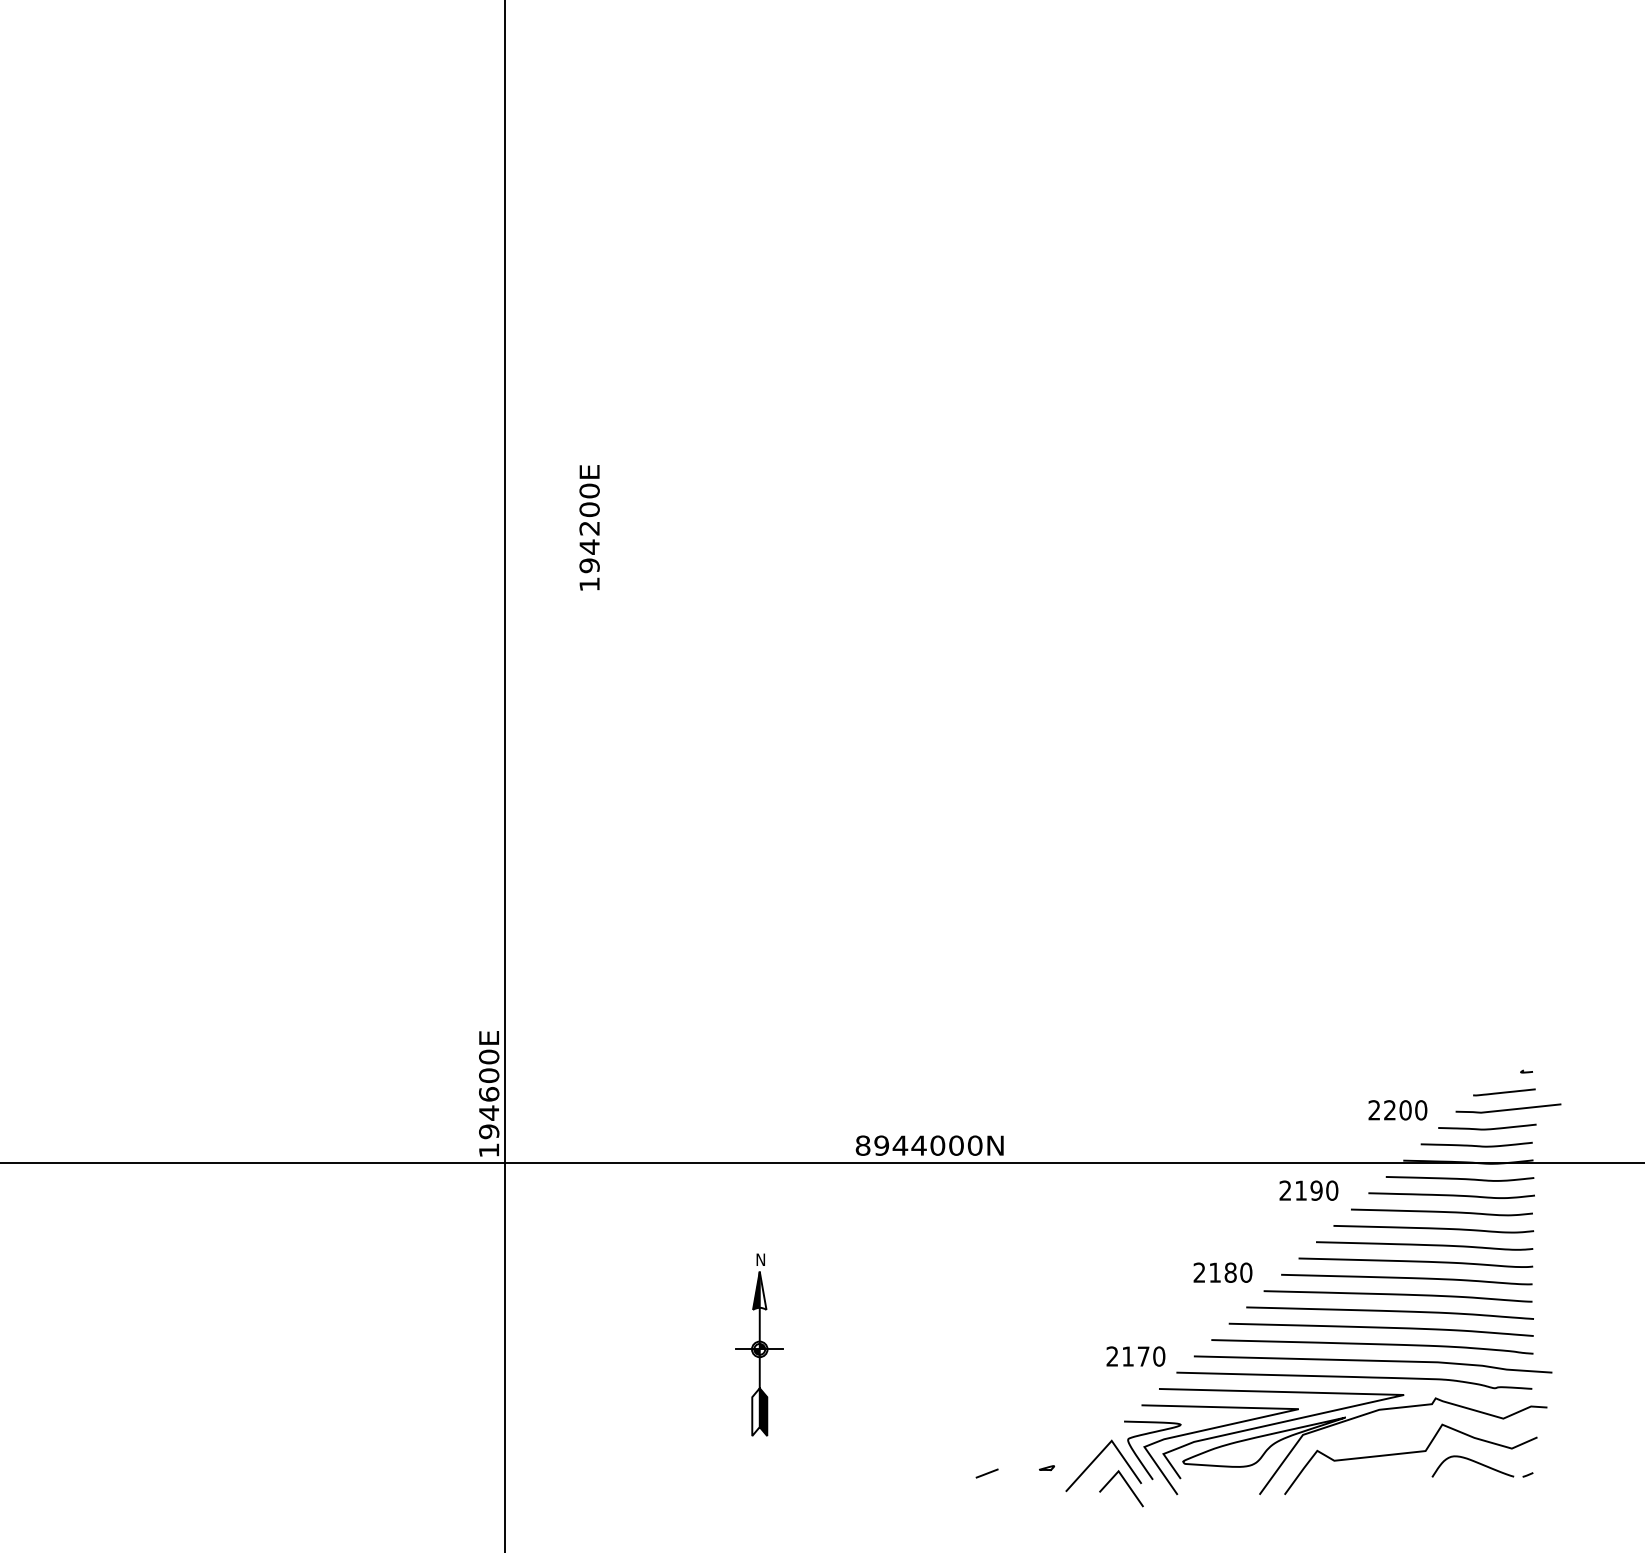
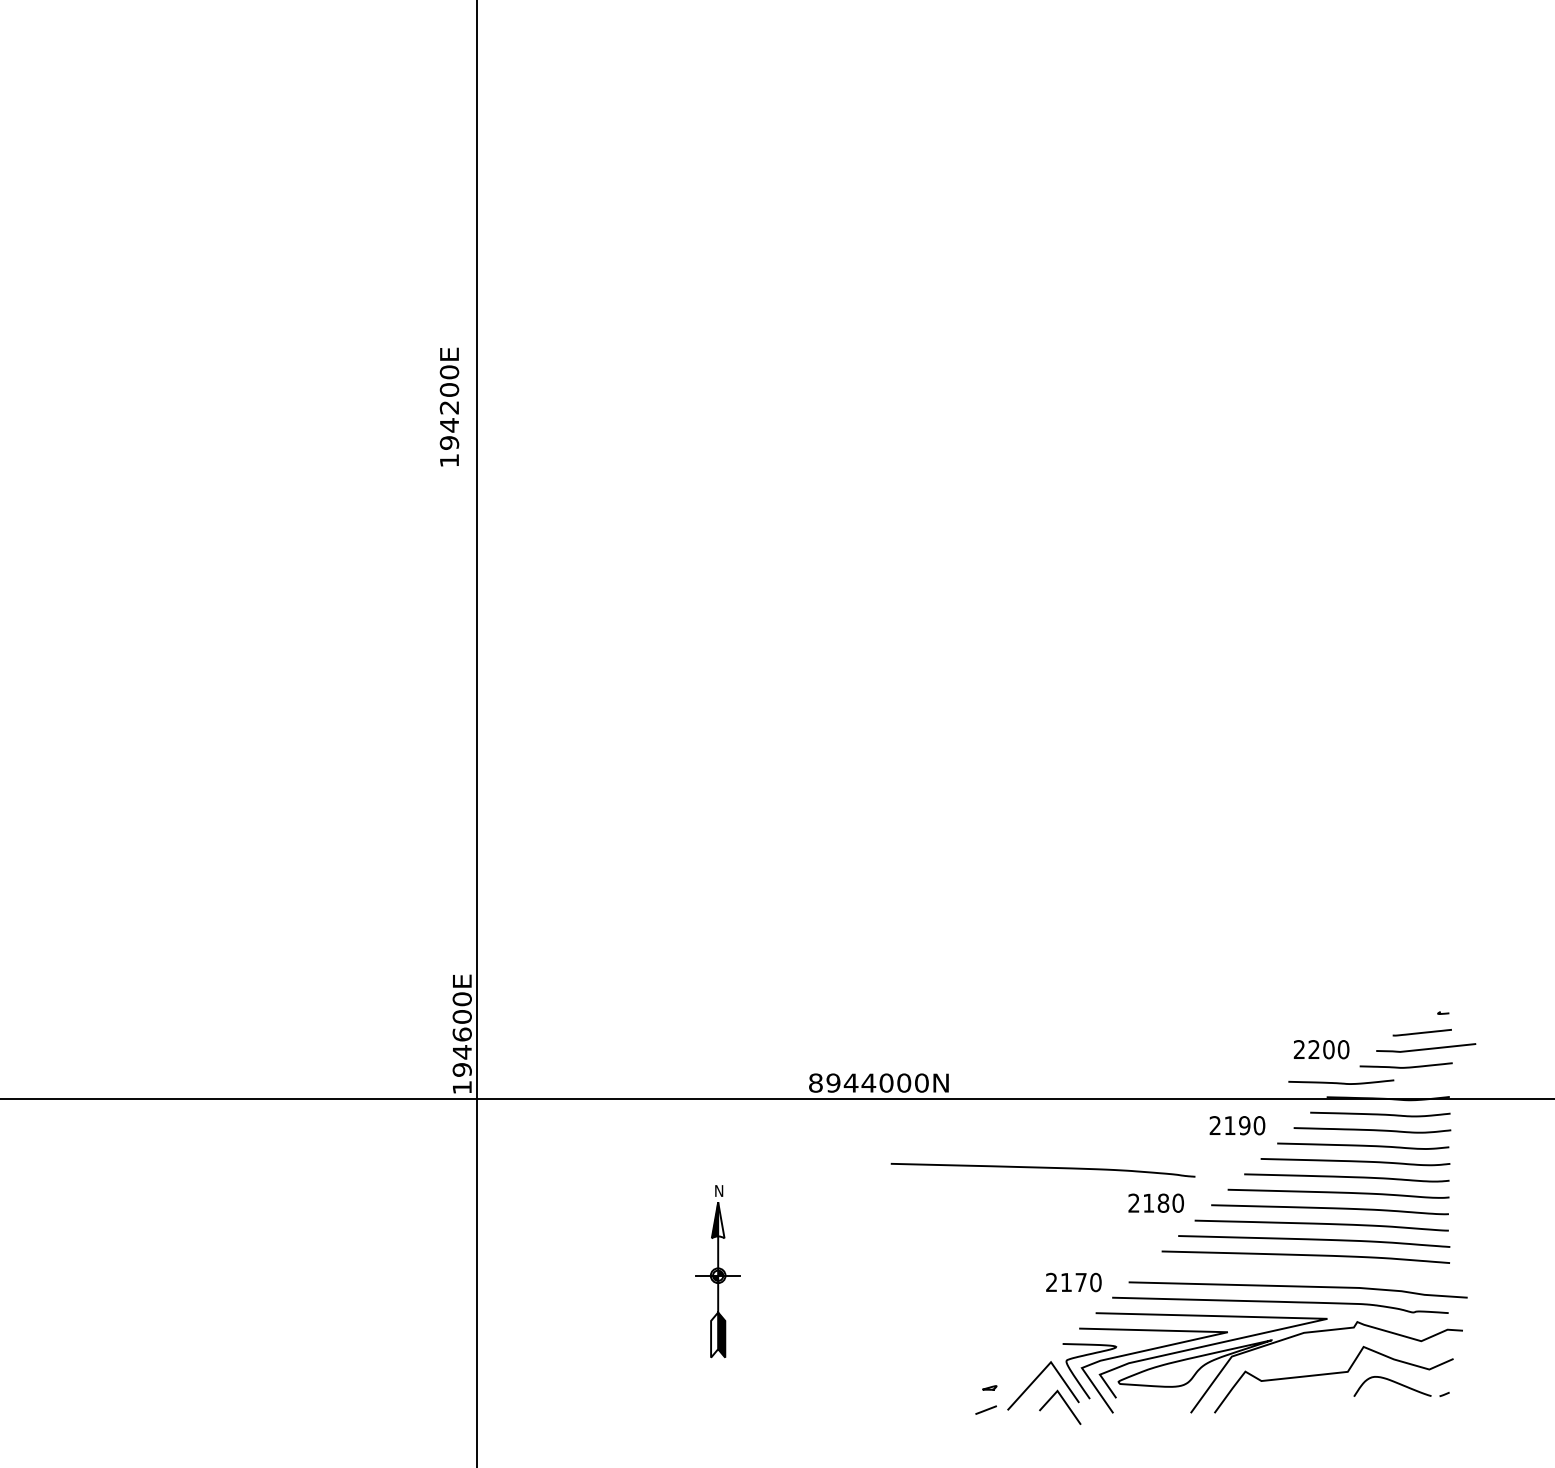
text: (589, 527) -> (449, 406), moved
curve: (1476, 1145) -> (1341, 1082), moved
curve: (1372, 1344) -> (1043, 1168), moved
line: (986, 1473) -> (985, 1410), moved

